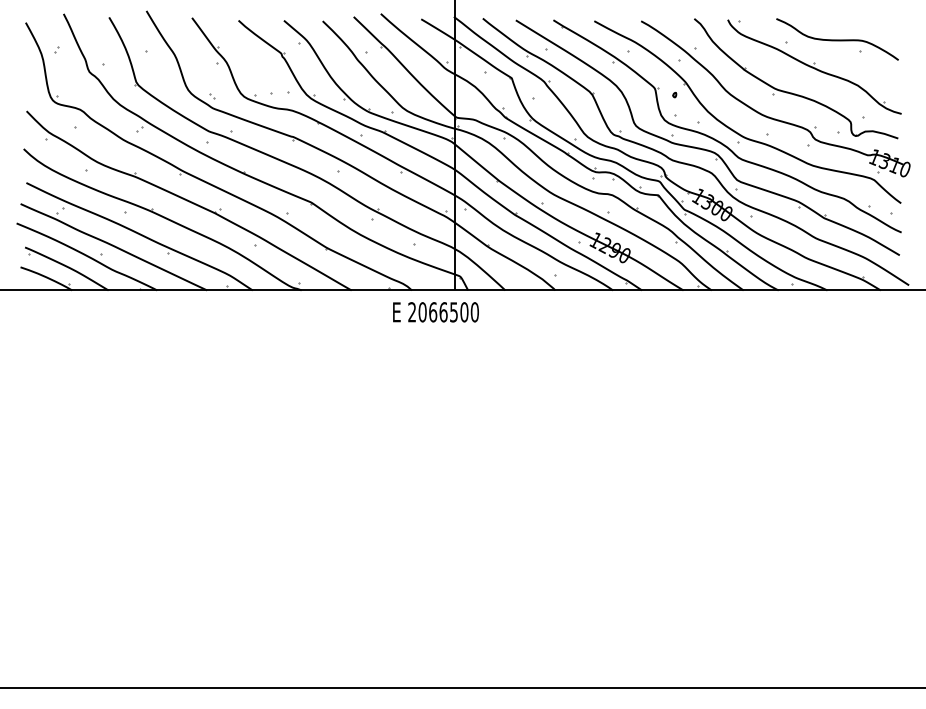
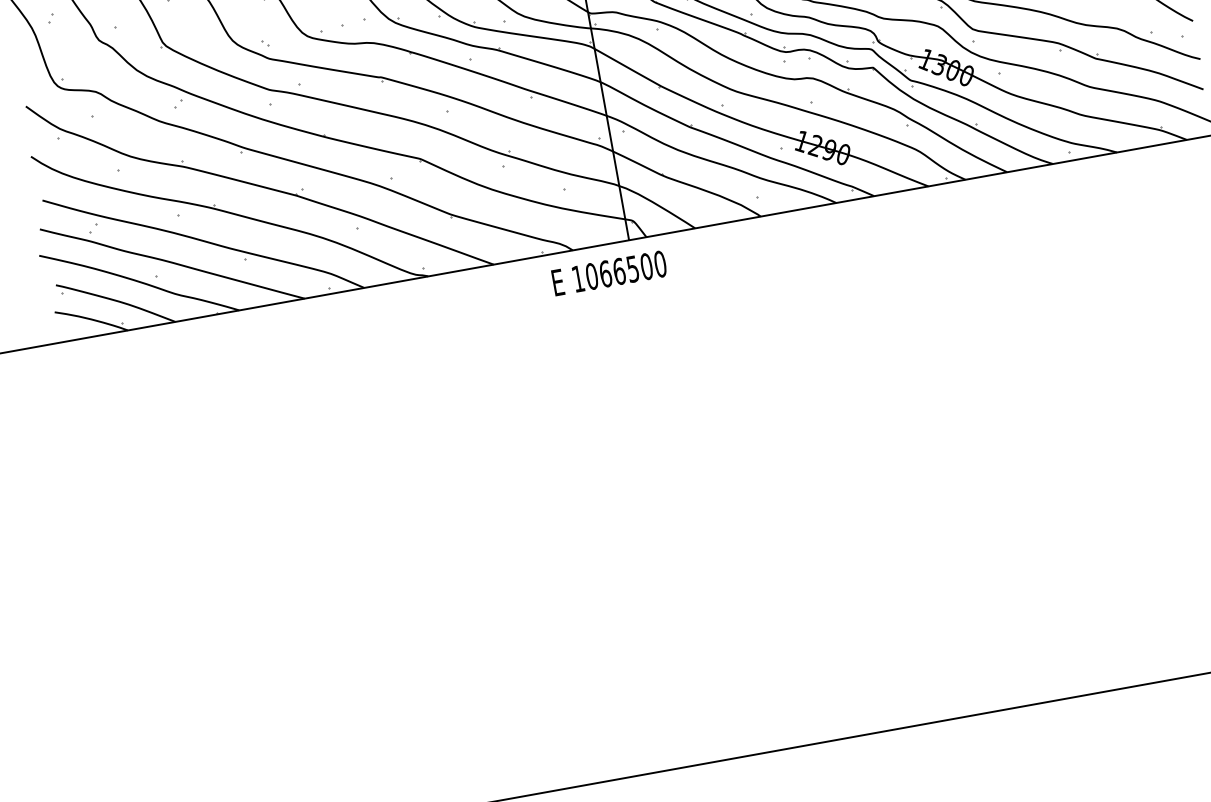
text: (411, 312) -> (577, 279), 2066500 -> 1066500

